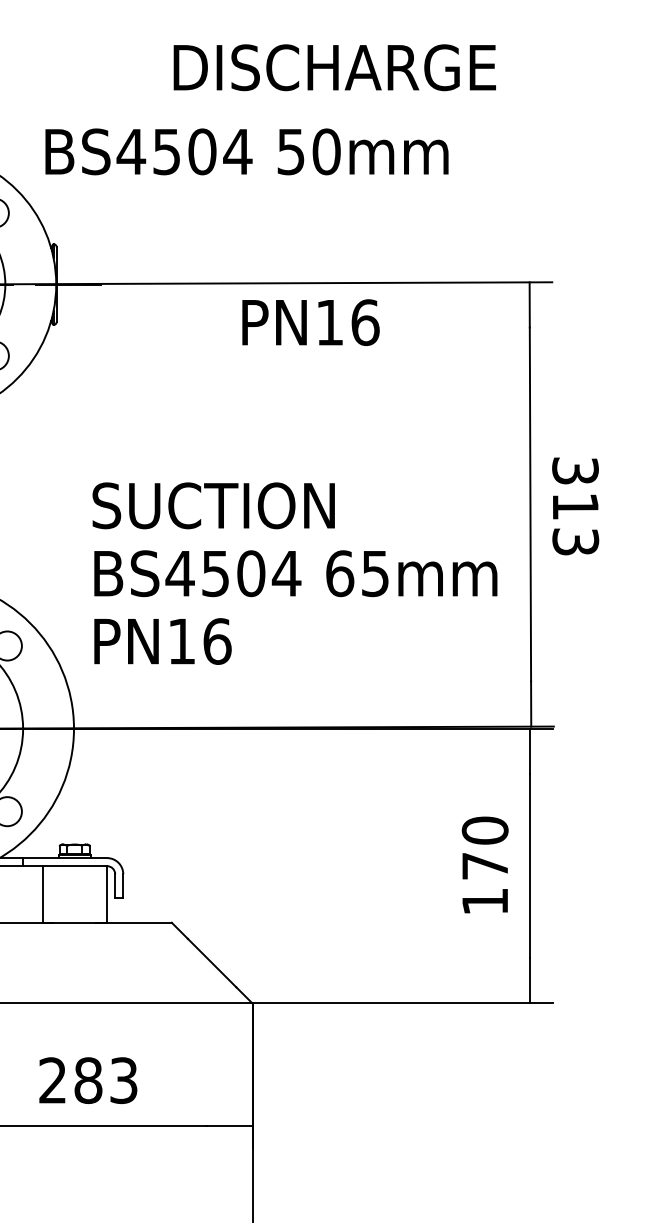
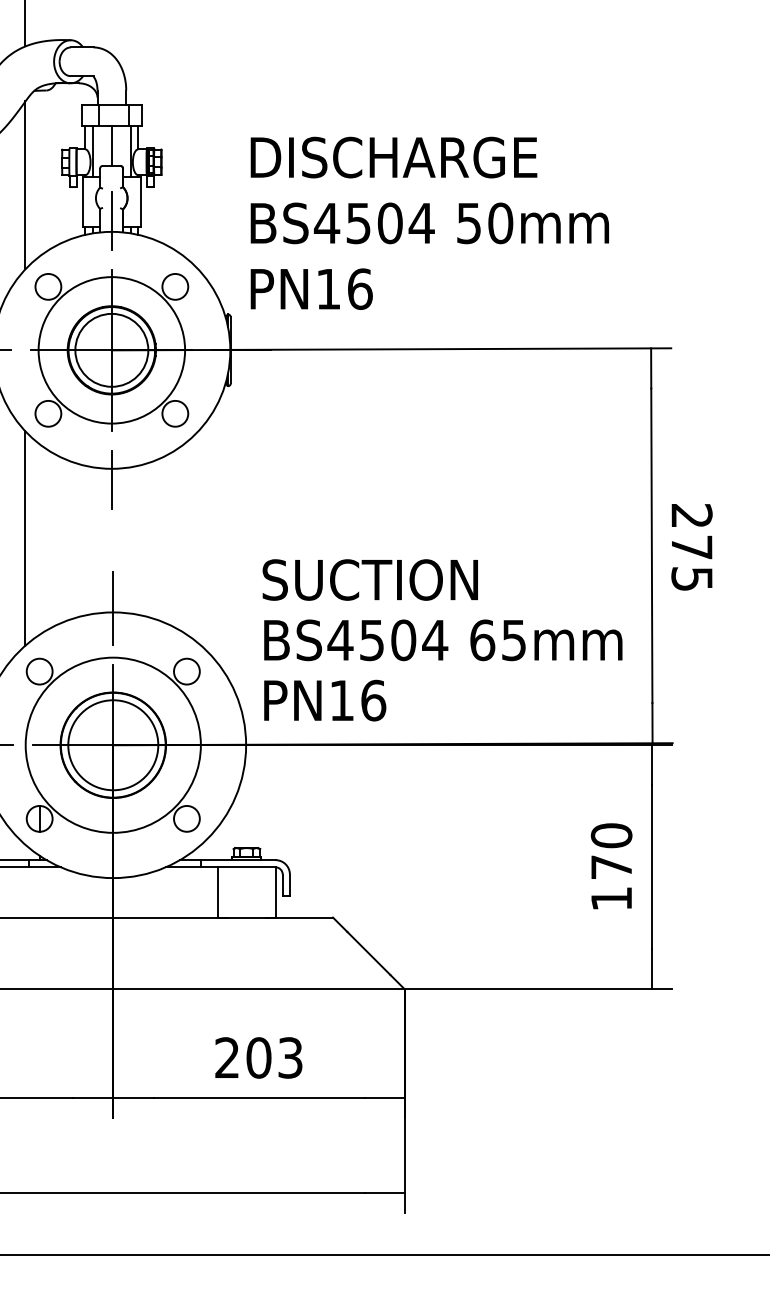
text: (334, 67) -> (393, 157), moved
text: (246, 151) -> (429, 223), moved
text: (310, 321) -> (311, 288), moved
text: (575, 506) -> (691, 547), 313 -> 275
text: (294, 573) -> (442, 640), moved
text: (87, 1080) -> (258, 1057), 283 -> 203

